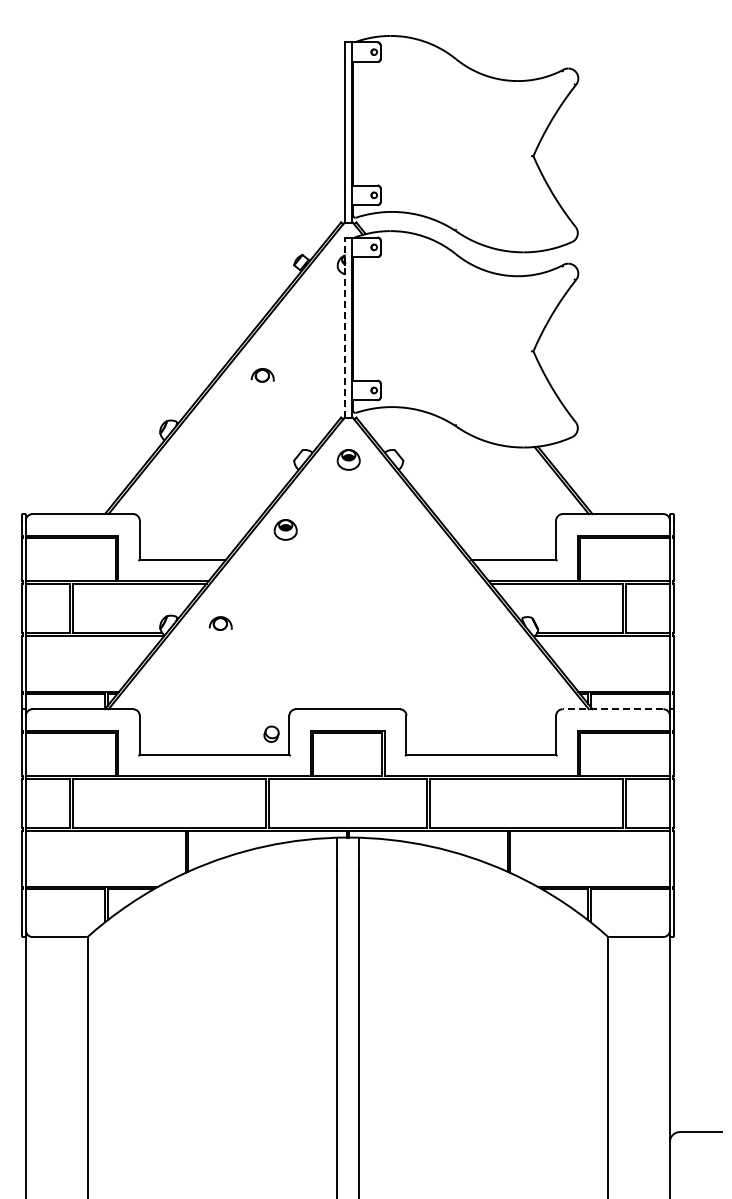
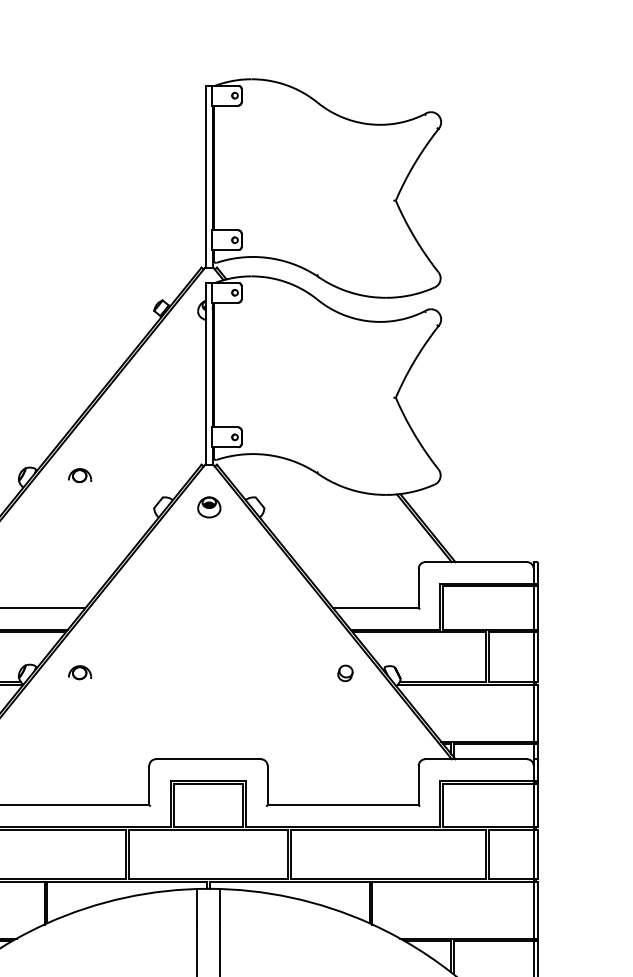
line: (345, 327) -> (206, 373), dashed -> solid
part: (262, 375) -> (79, 475), moved
part: (285, 529) -> (145, 577), removed
line: (612, 709) -> (475, 759), dashed -> solid
part: (271, 733) -> (345, 672), moved

